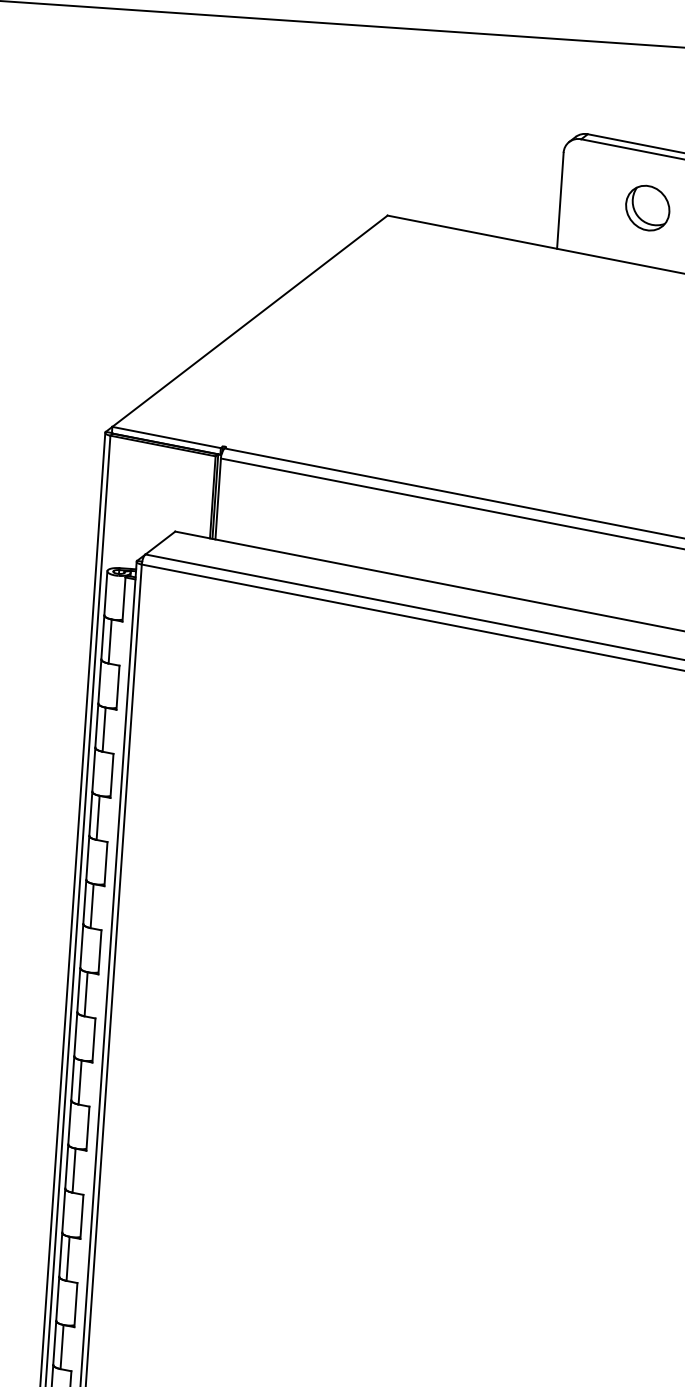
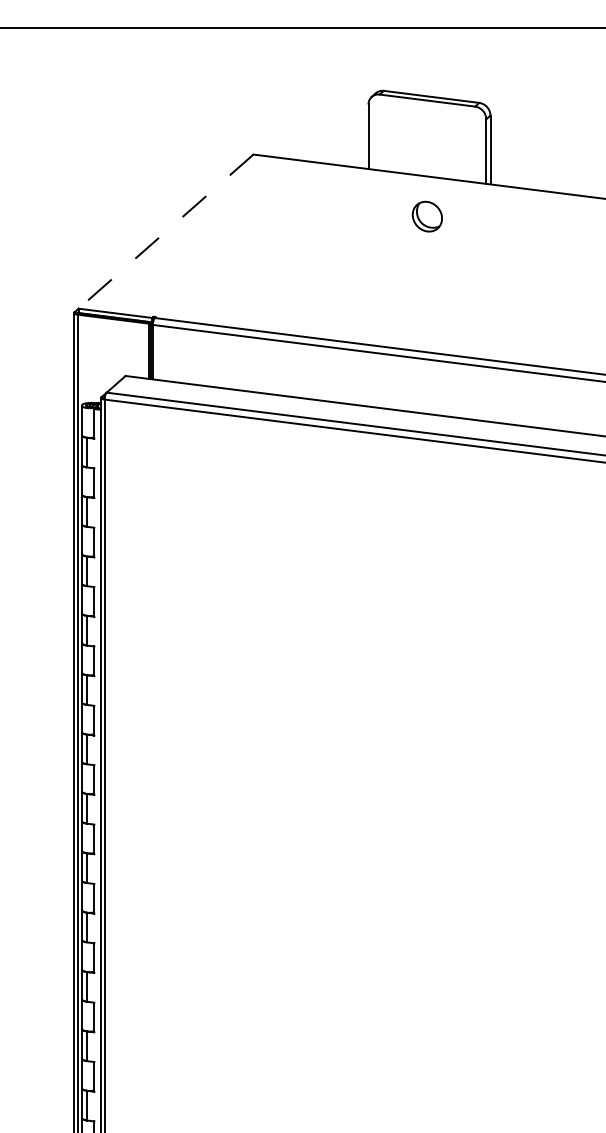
part: (646, 207) -> (426, 216), moved
line: (250, 321) -> (166, 231), solid -> dashed

